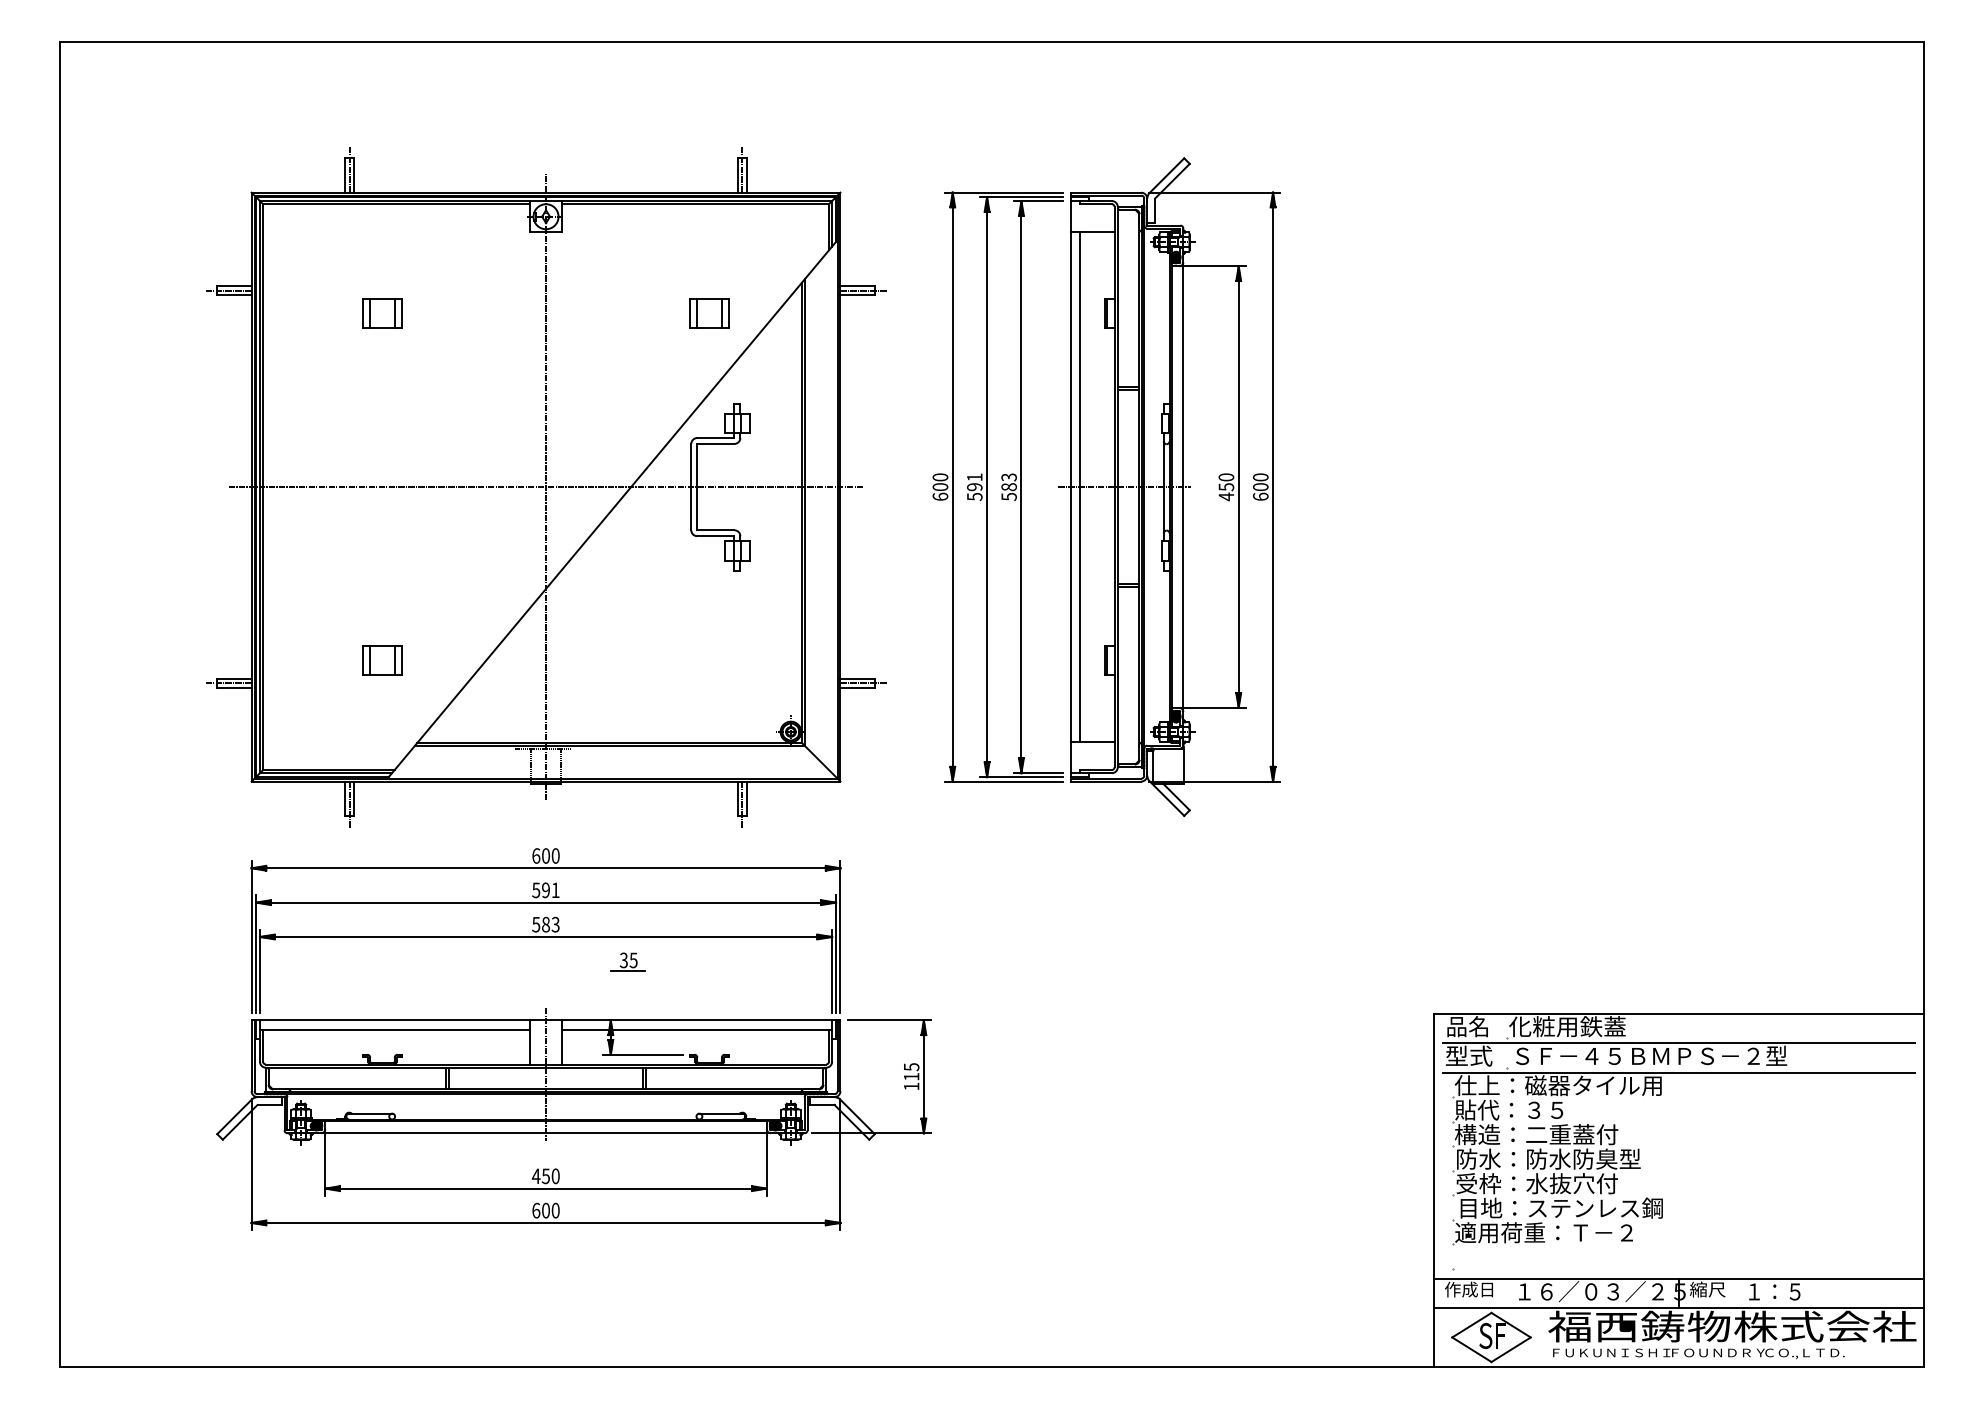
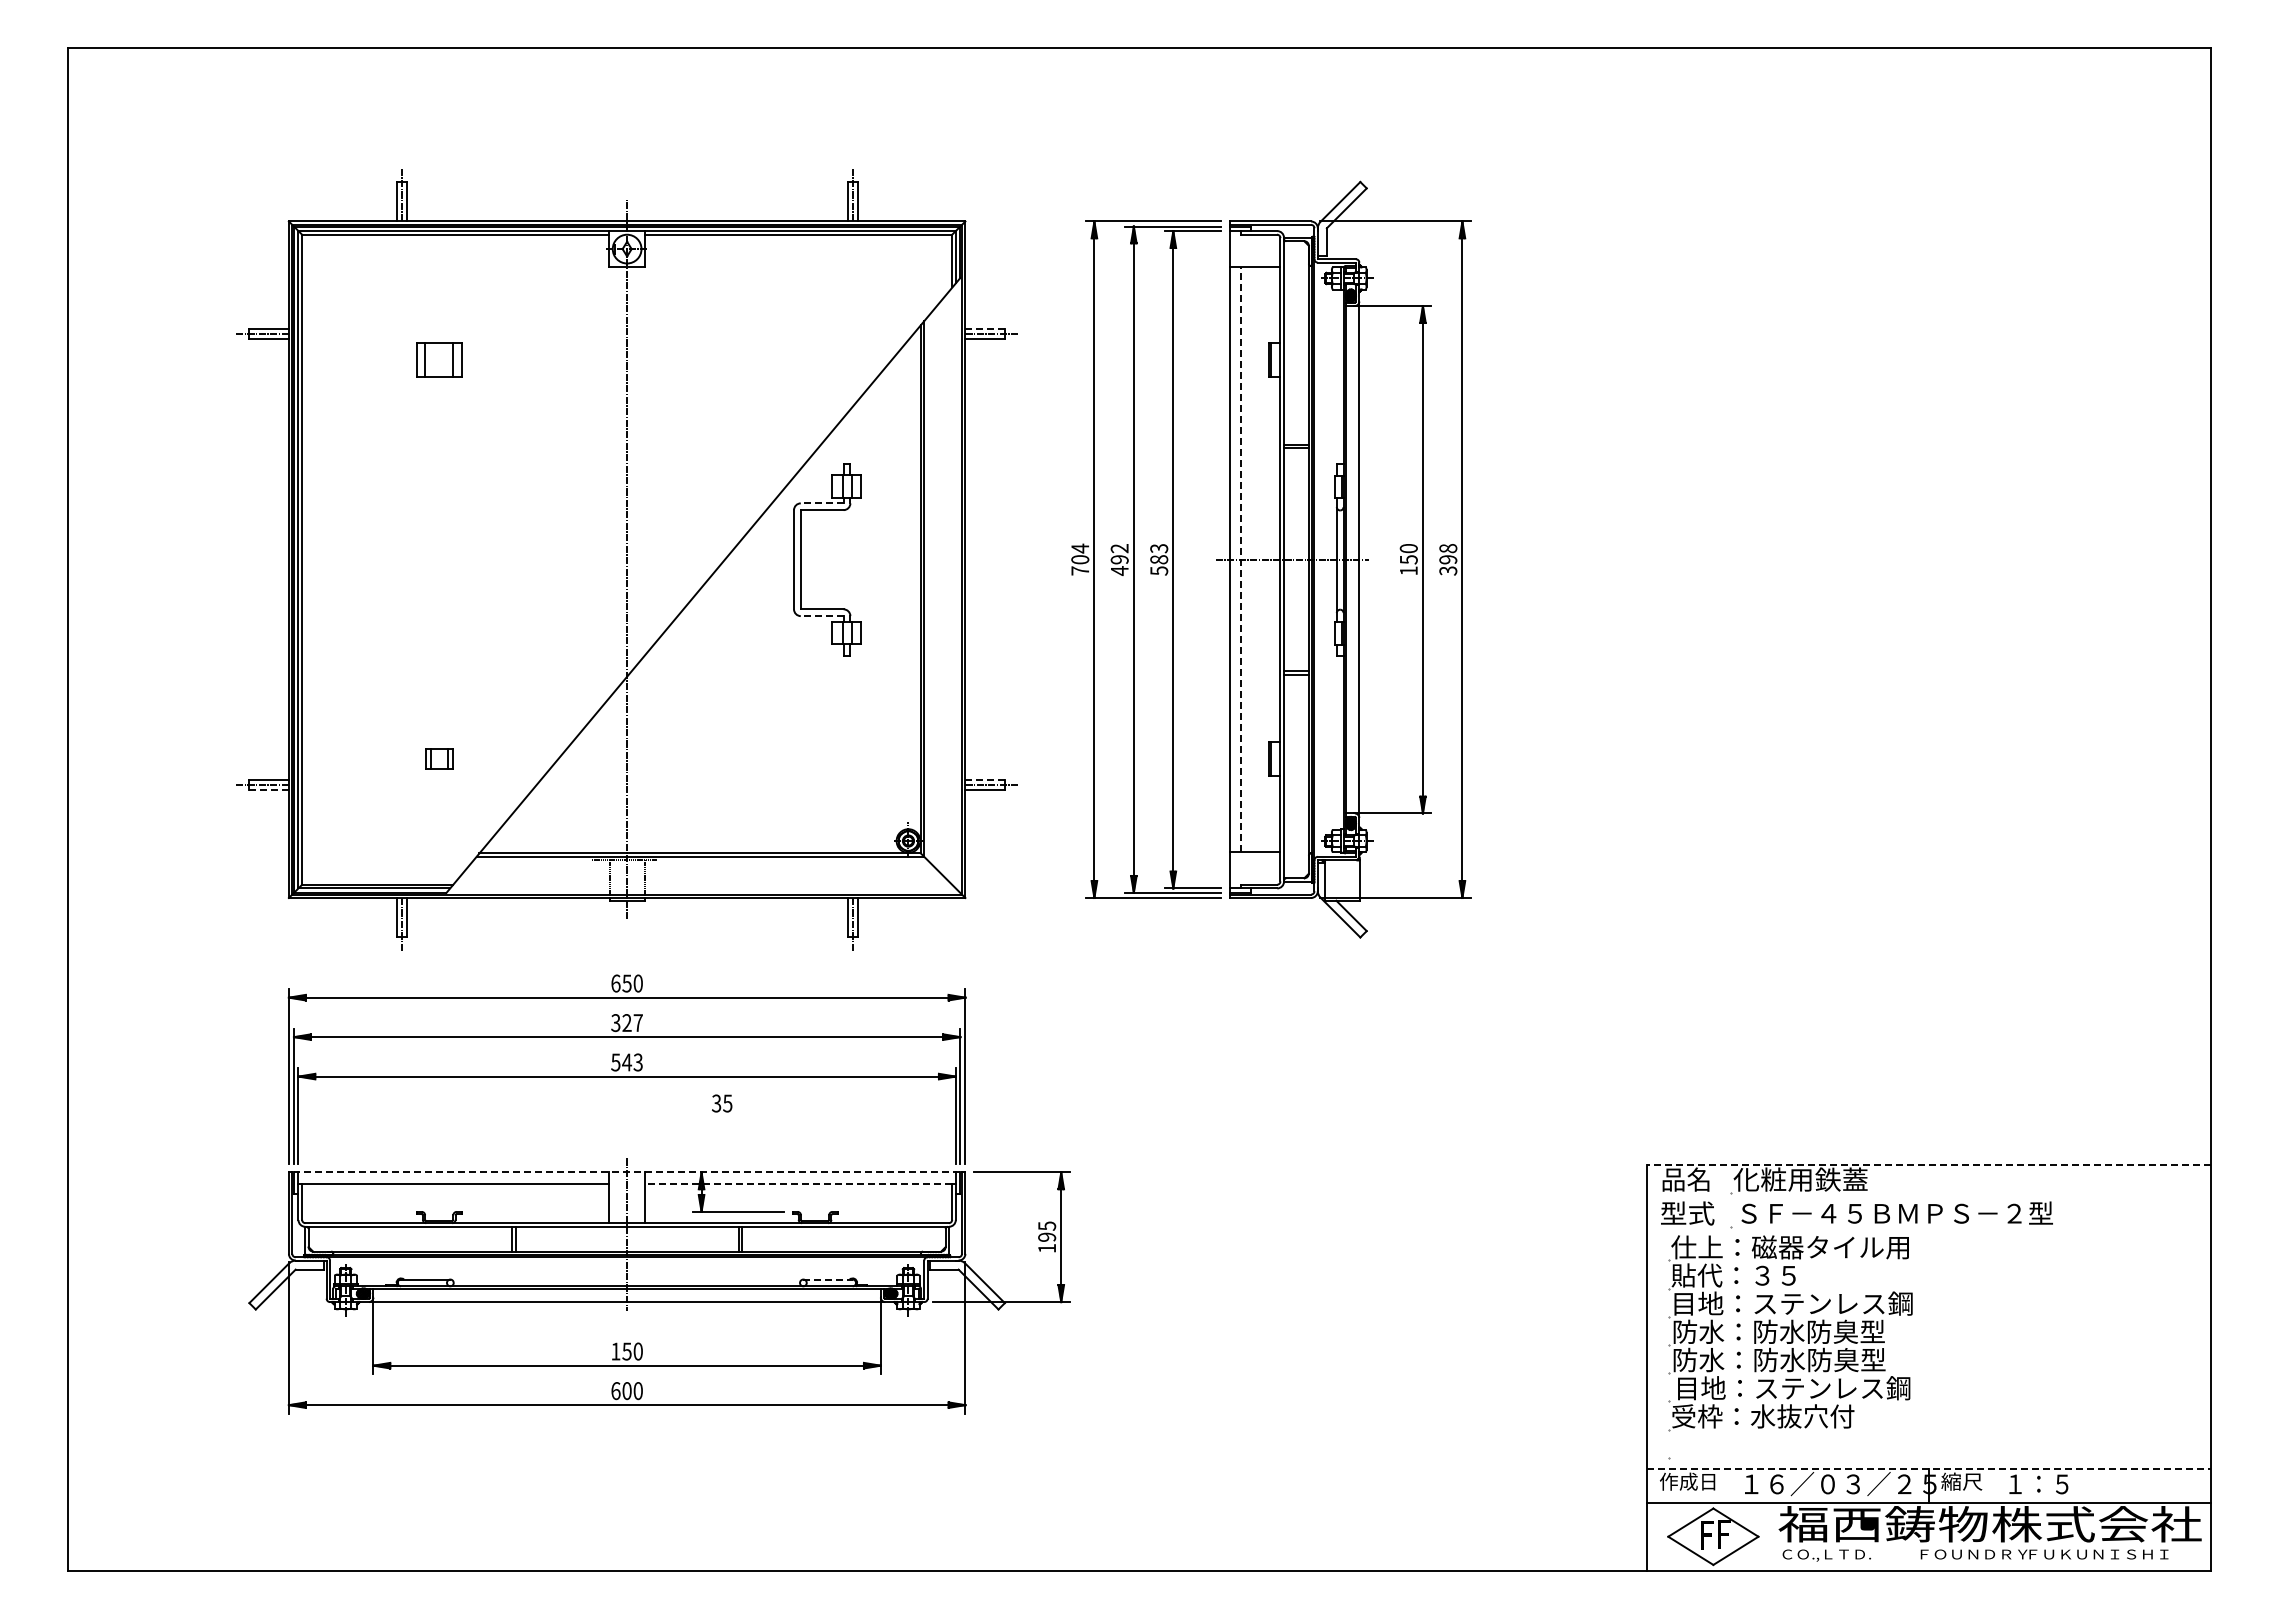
line: (857, 286) -> (985, 329), solid -> dashed
part: (709, 312) -> (815, 359), removed
line: (715, 438) -> (821, 503), solid -> dashed
line: (546, 486) -> (627, 559), removed
text: (940, 486) -> (1080, 559), 600 -> 704
text: (974, 486) -> (1119, 559), 591 -> 492
line: (1079, 486) -> (1240, 559), solid -> dashed
text: (1260, 486) -> (1448, 559), 600 -> 398
text: (1226, 496) -> (1408, 570), 450 -> 150
line: (715, 536) -> (821, 616), solid -> dashed
part: (382, 660) -> (439, 758), size x0.6
line: (857, 679) -> (985, 780), solid -> dashed
line: (234, 687) -> (269, 790), solid -> dashed
text: (545, 855) -> (626, 983), 600 -> 650
text: (545, 890) -> (626, 1023), 591 -> 327
text: (546, 924) -> (627, 1062), 583 -> 543
line: (627, 971) -> (720, 1116), removed
line: (1678, 1013) -> (1928, 1164), solid -> dashed
line: (545, 1020) -> (626, 1172), solid -> dashed
line: (695, 1030) -> (798, 1183), solid -> dashed
line: (1678, 1043) -> (1928, 1198), removed
line: (1678, 1072) -> (1928, 1232), removed
text: (911, 1076) -> (1047, 1236), 115 -> 195
line: (721, 1113) -> (828, 1279), solid -> dashed
text: (1559, 1134) -> (1791, 1303), 構造：二重蓋付 -> 目地：ステンレス鋼
text: (535, 1176) -> (615, 1351), 450 -> 150
text: (1549, 1183) -> (1779, 1359), 受枠：水抜穴付 -> 防水：防水防臭型
text: (1543, 1232) -> (1773, 1416), 適用荷重：Ｔ－２ -> 受枠：水抜穴付
line: (1678, 1278) -> (1928, 1469), solid -> dashed
text: (1485, 1336) -> (1706, 1535), S -> F
text: (1610, 1353) -> (1850, 1555), ＦＵＫＵＮＩＳＨＩ -> ＣＯ.,ＬＴＤ.
text: (1826, 1353) -> (2098, 1555), ＣＯ.,ＬＴＤ. -> ＦＵＫＵＮＩＳＨＩ

